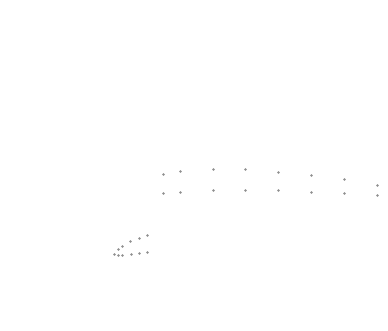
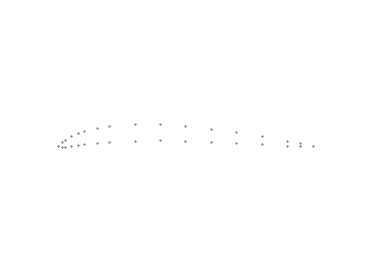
part: (130, 245) -> (71, 139), moved

